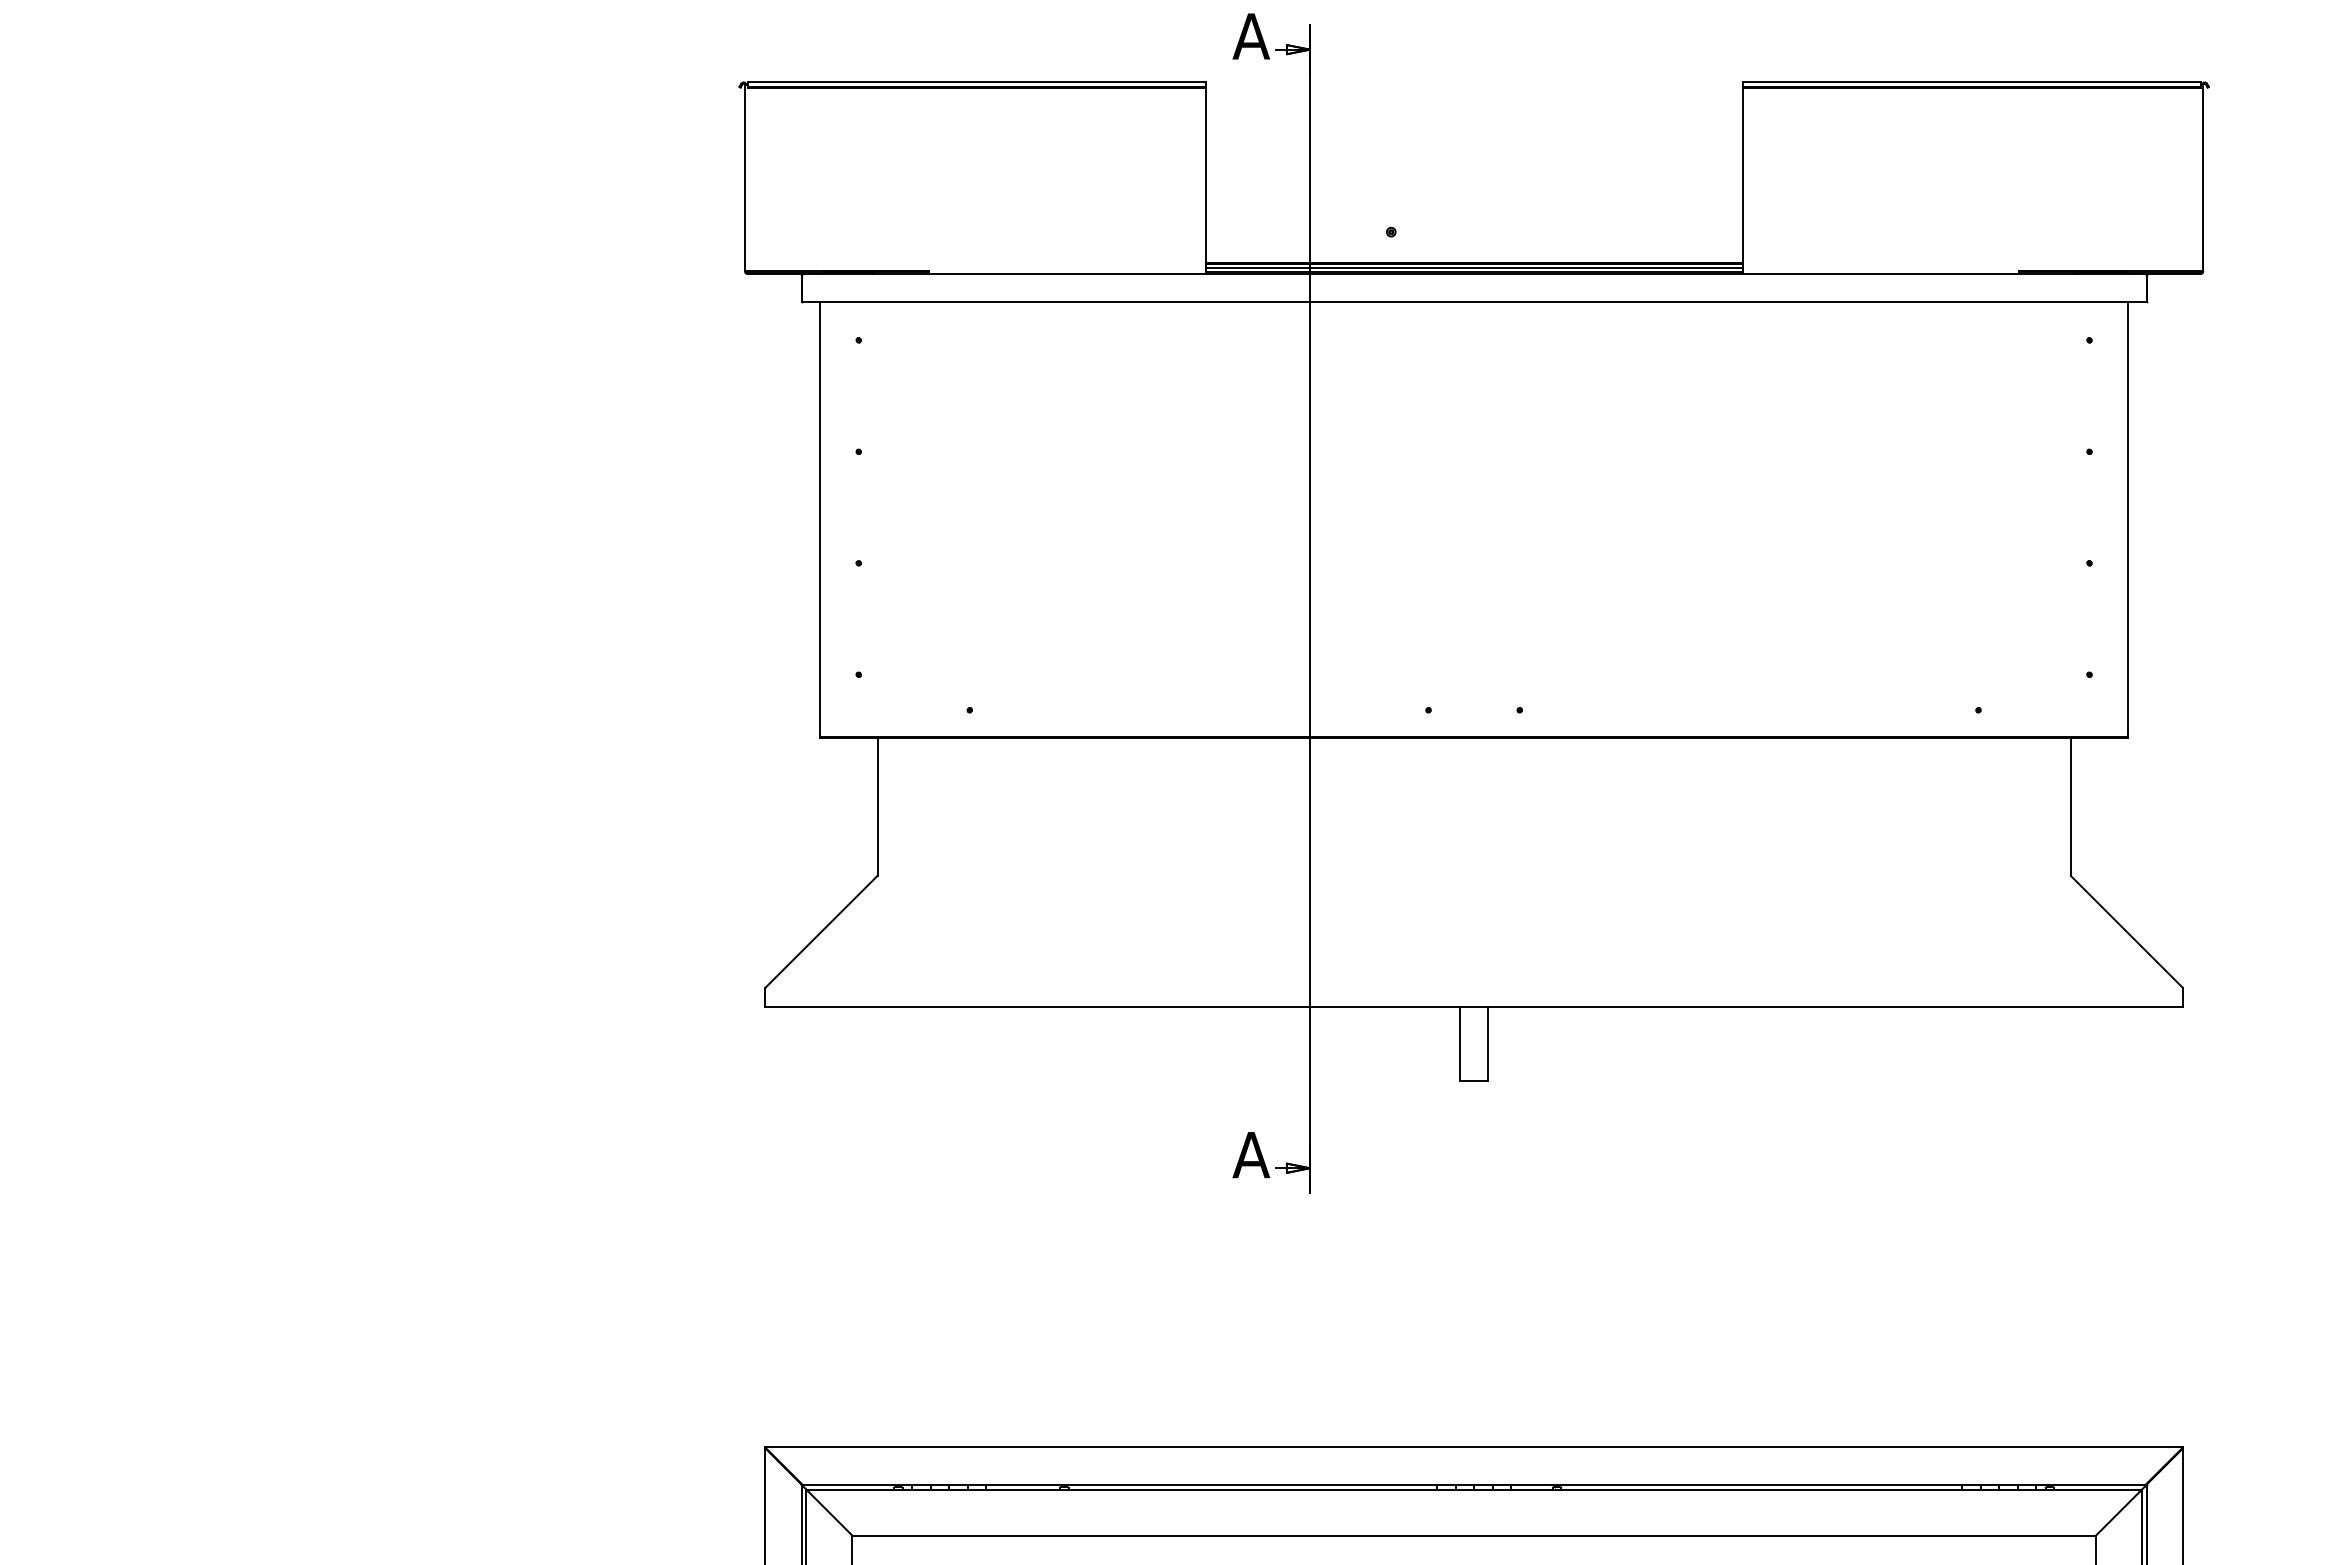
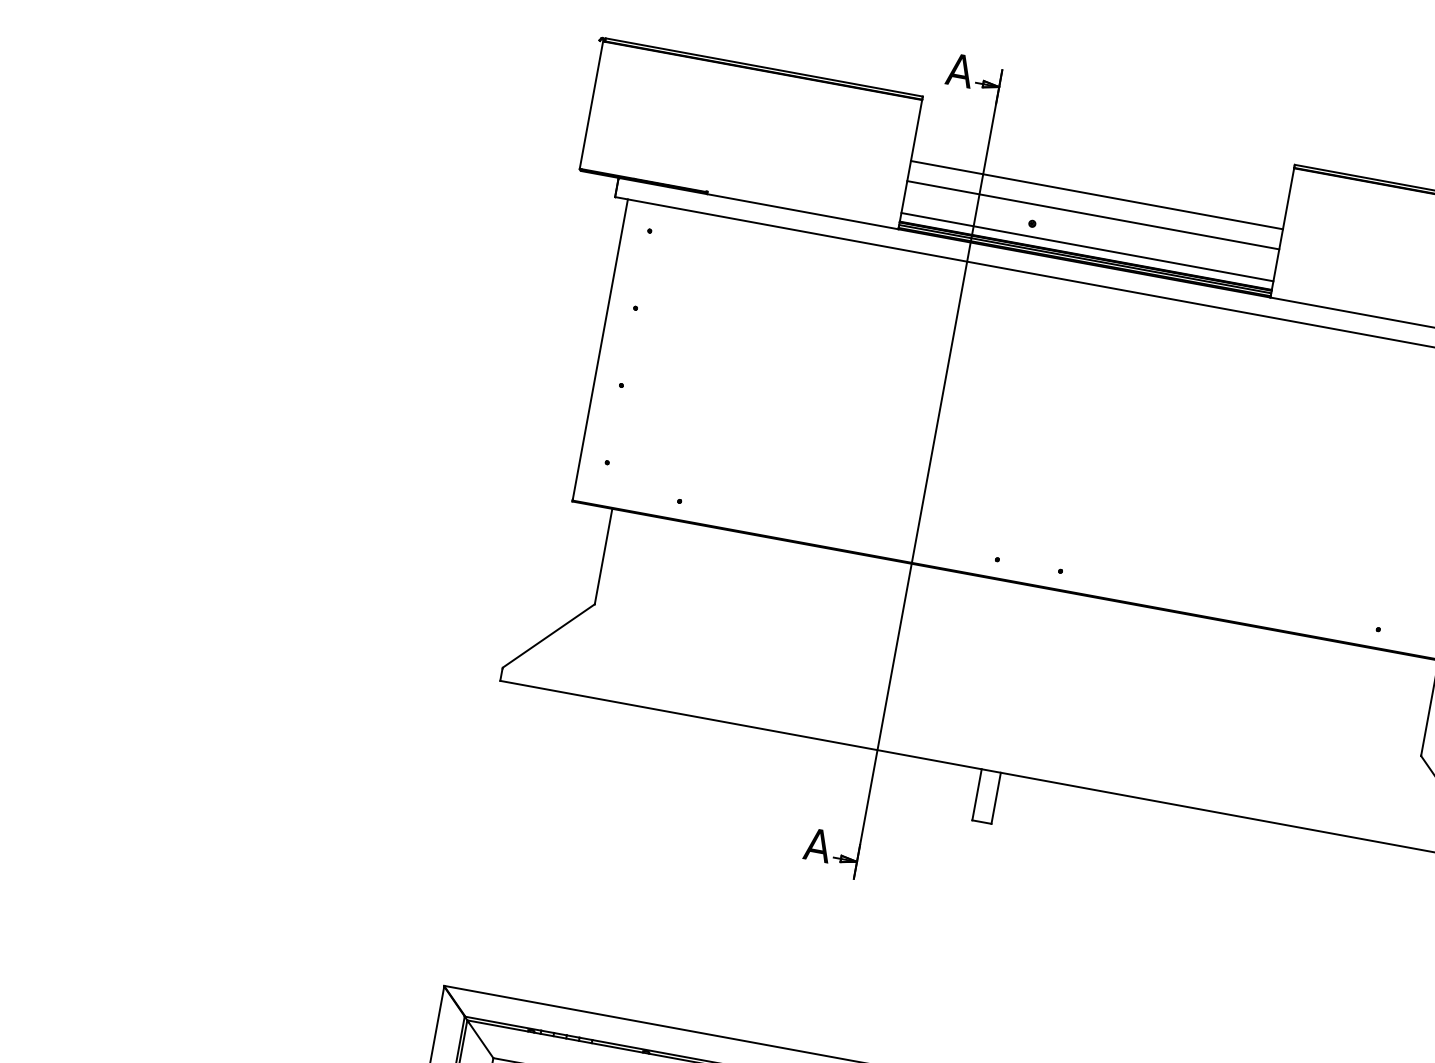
line: (1473, 175) -> (1096, 195), added
line: (1473, 204) -> (1092, 215), added
line: (1473, 250) -> (1086, 247), added

